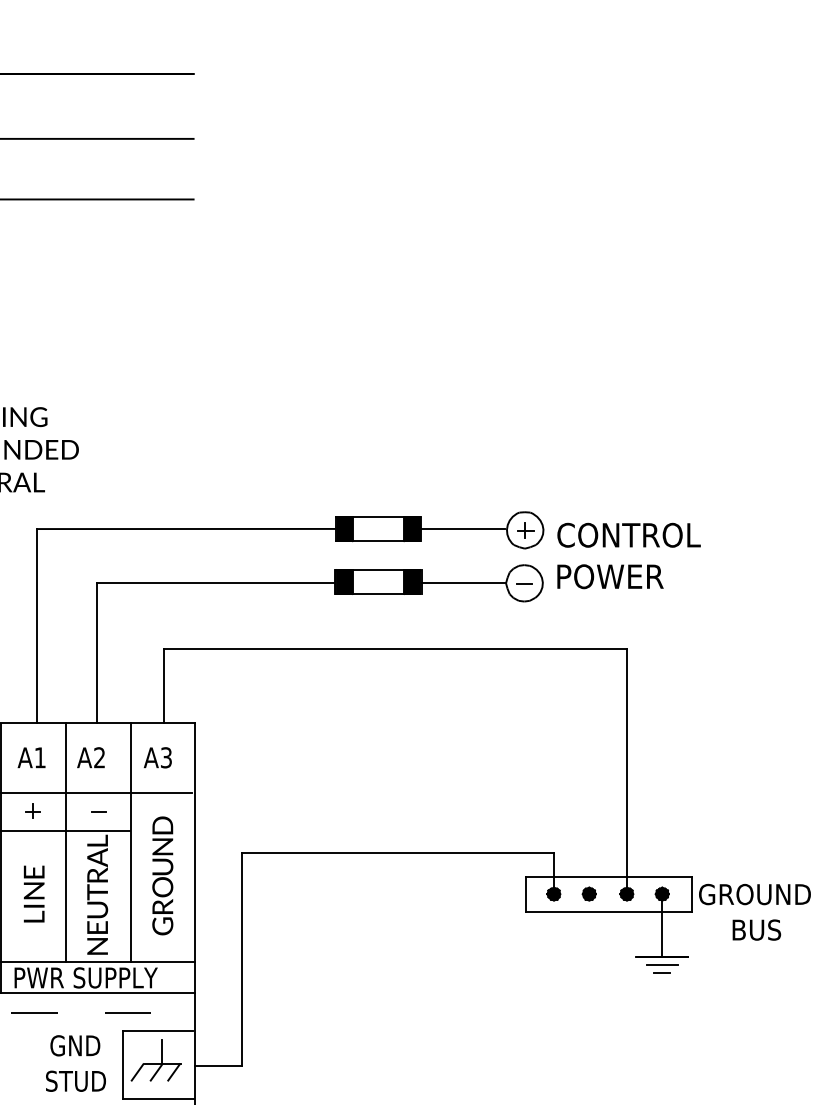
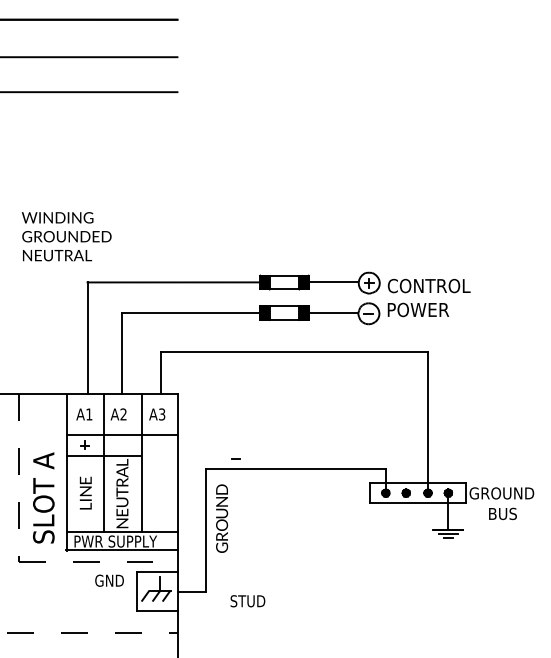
line: (97, 811) -> (235, 458), moved
text: (163, 875) -> (222, 518), moved
text: (75, 1081) -> (247, 601), moved

